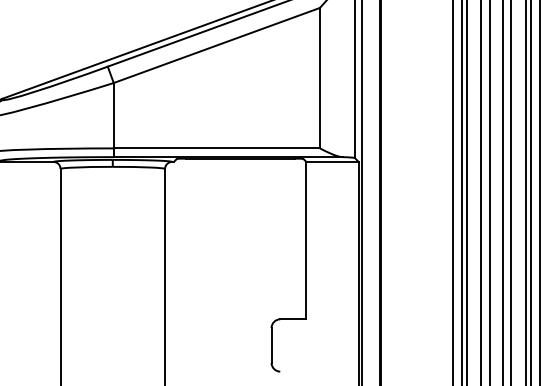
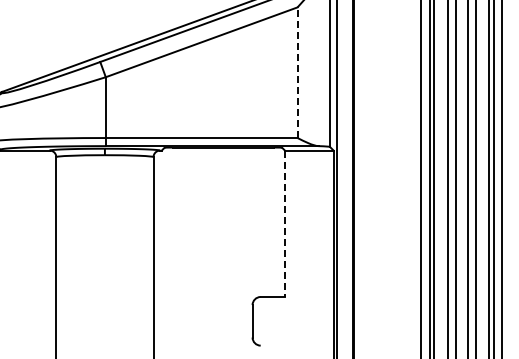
line: (319, 77) -> (297, 72), solid -> dashed
line: (306, 241) -> (285, 224), solid -> dashed

